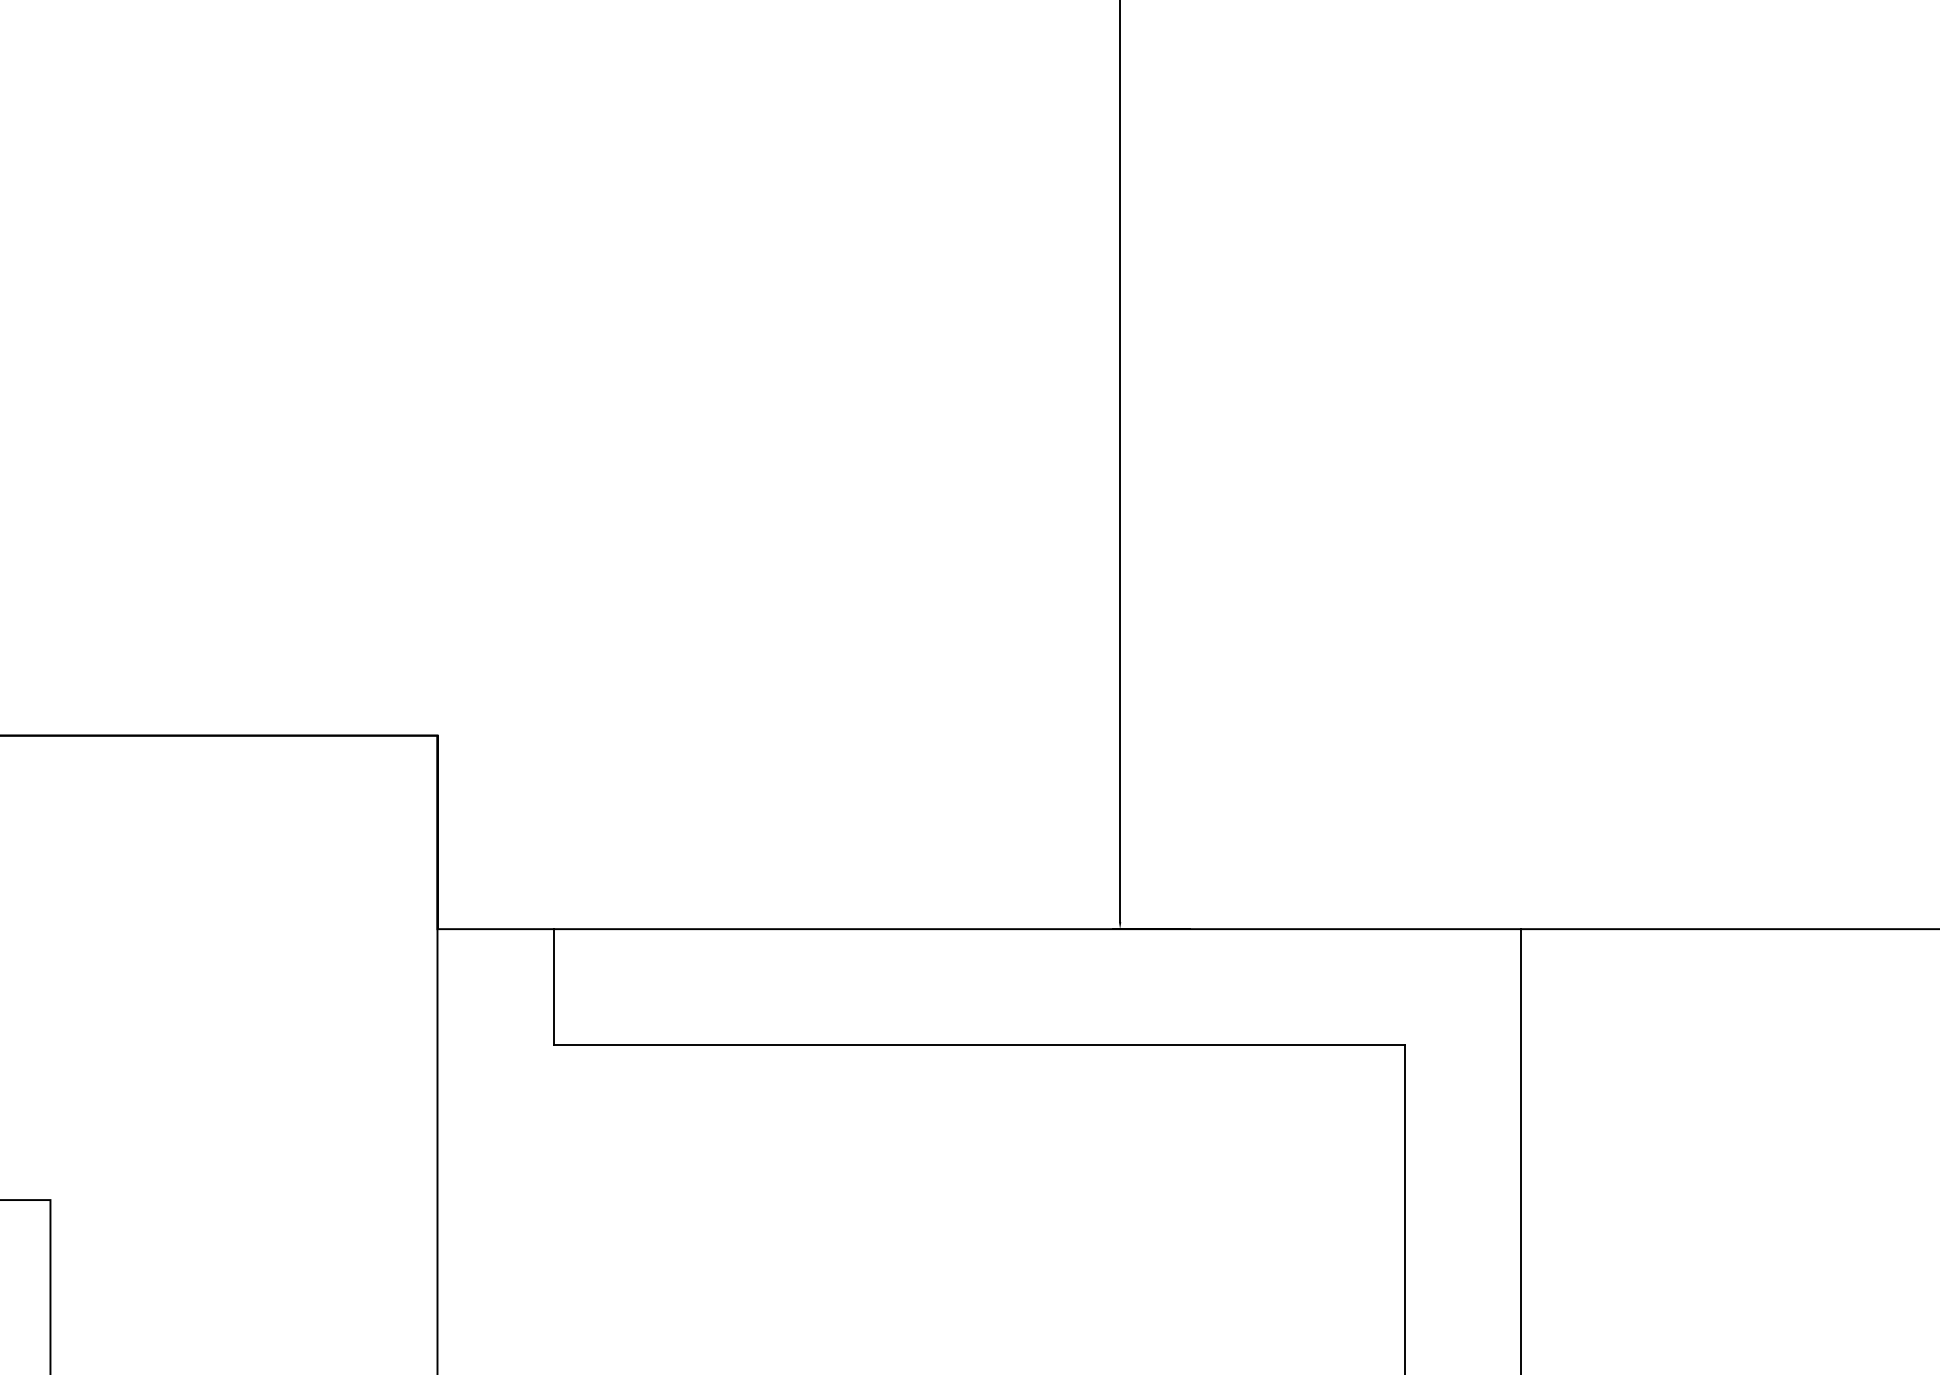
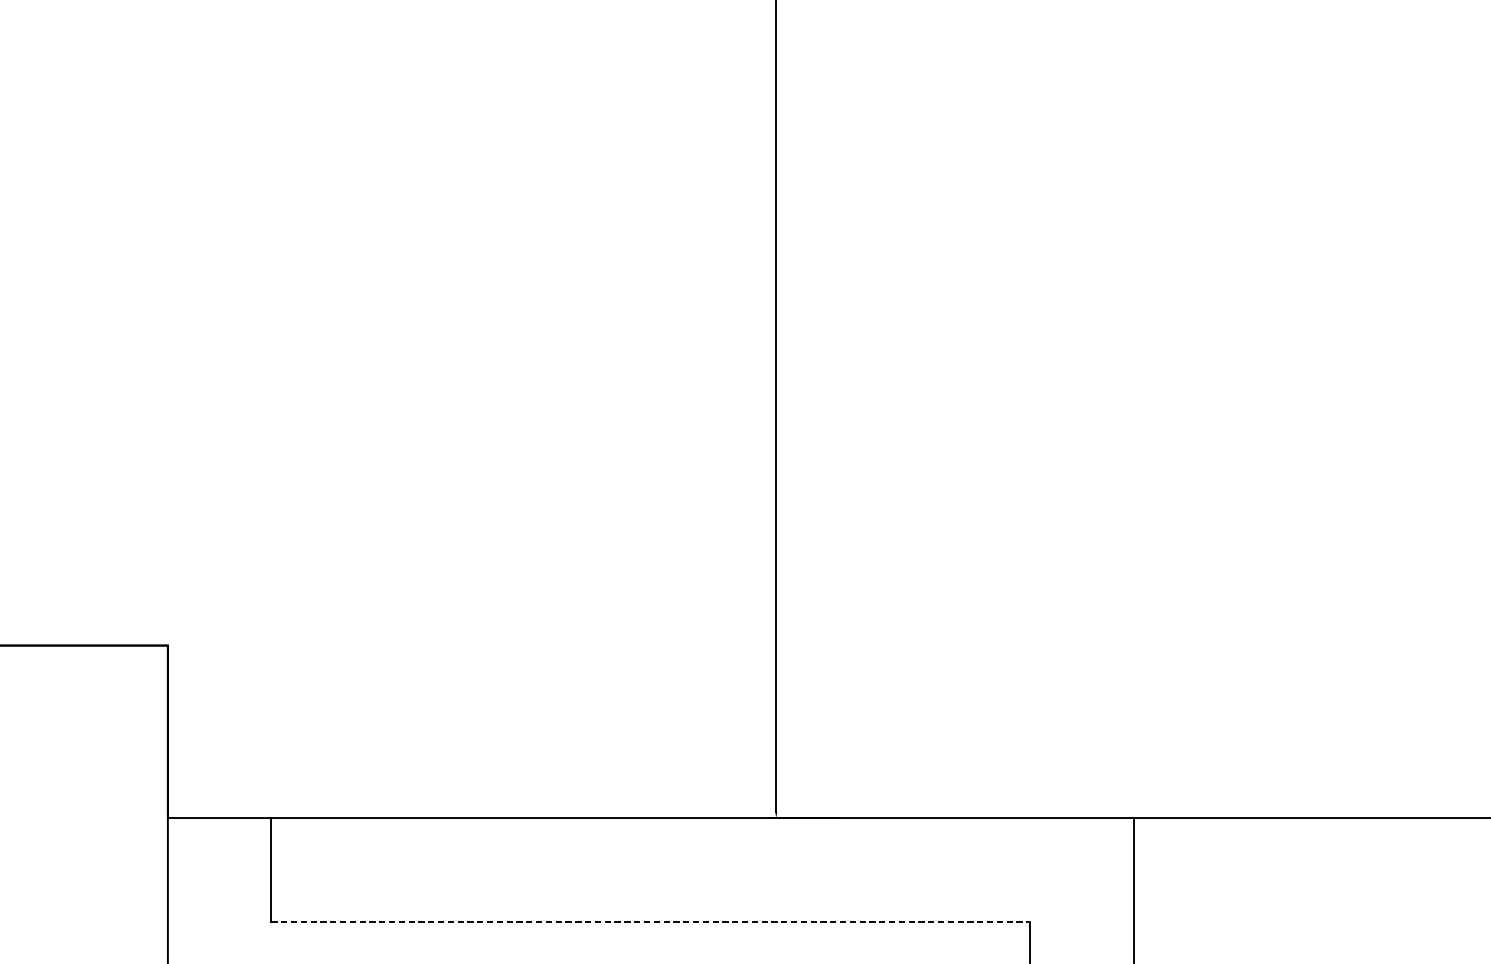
line: (979, 1045) -> (650, 921), solid -> dashed

